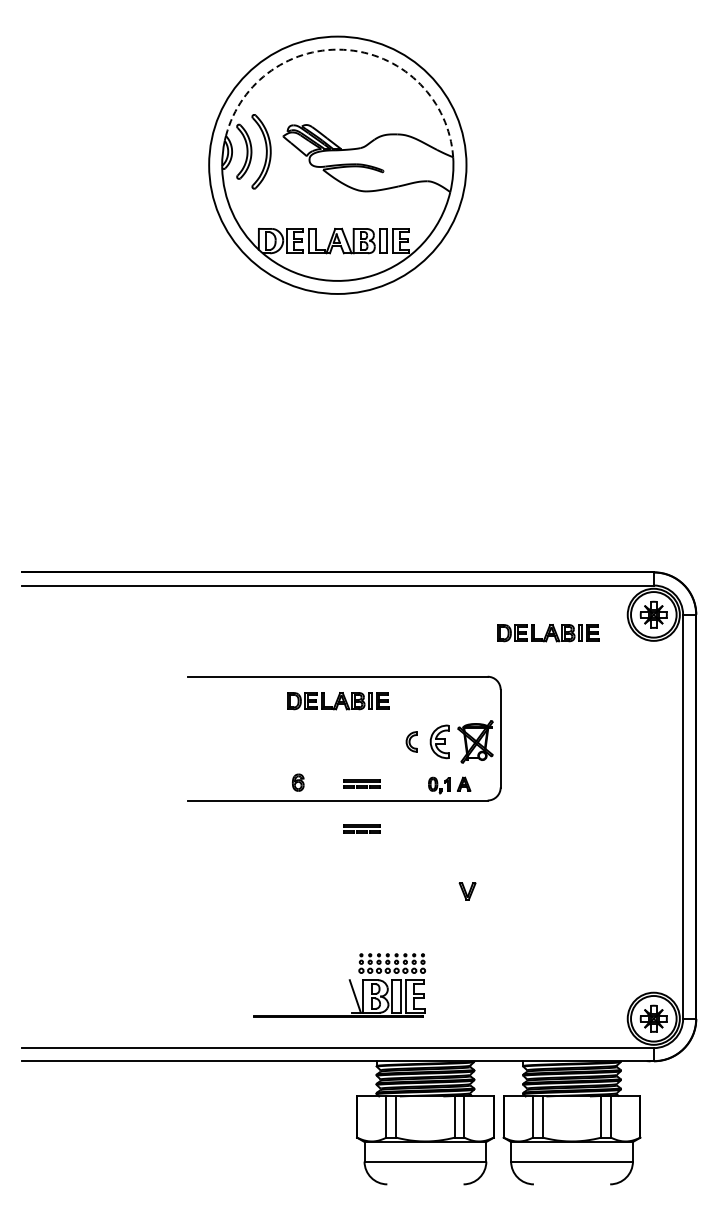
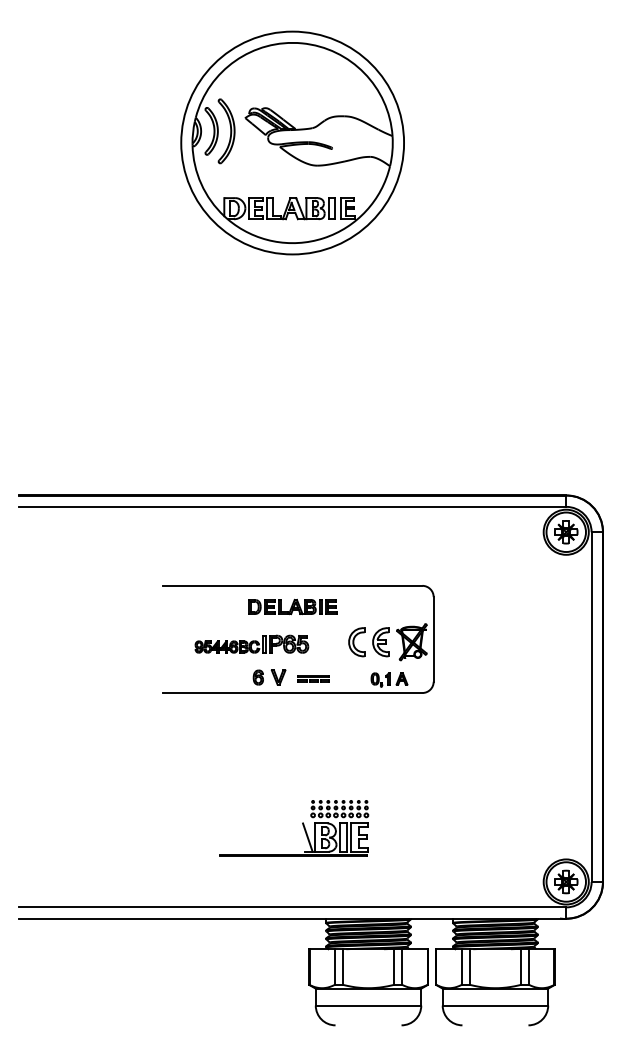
arc: (348, 50) -> (301, 43), dashed -> solid
part: (548, 633) -> (475, 548), removed
part: (411, 741) -> (356, 641), size x1.67
part: (290, 743) -> (251, 643), added
part: (361, 828) -> (313, 717), removed
part: (467, 891) -> (278, 677), moved
part: (349, 982) -> (302, 825), moved

